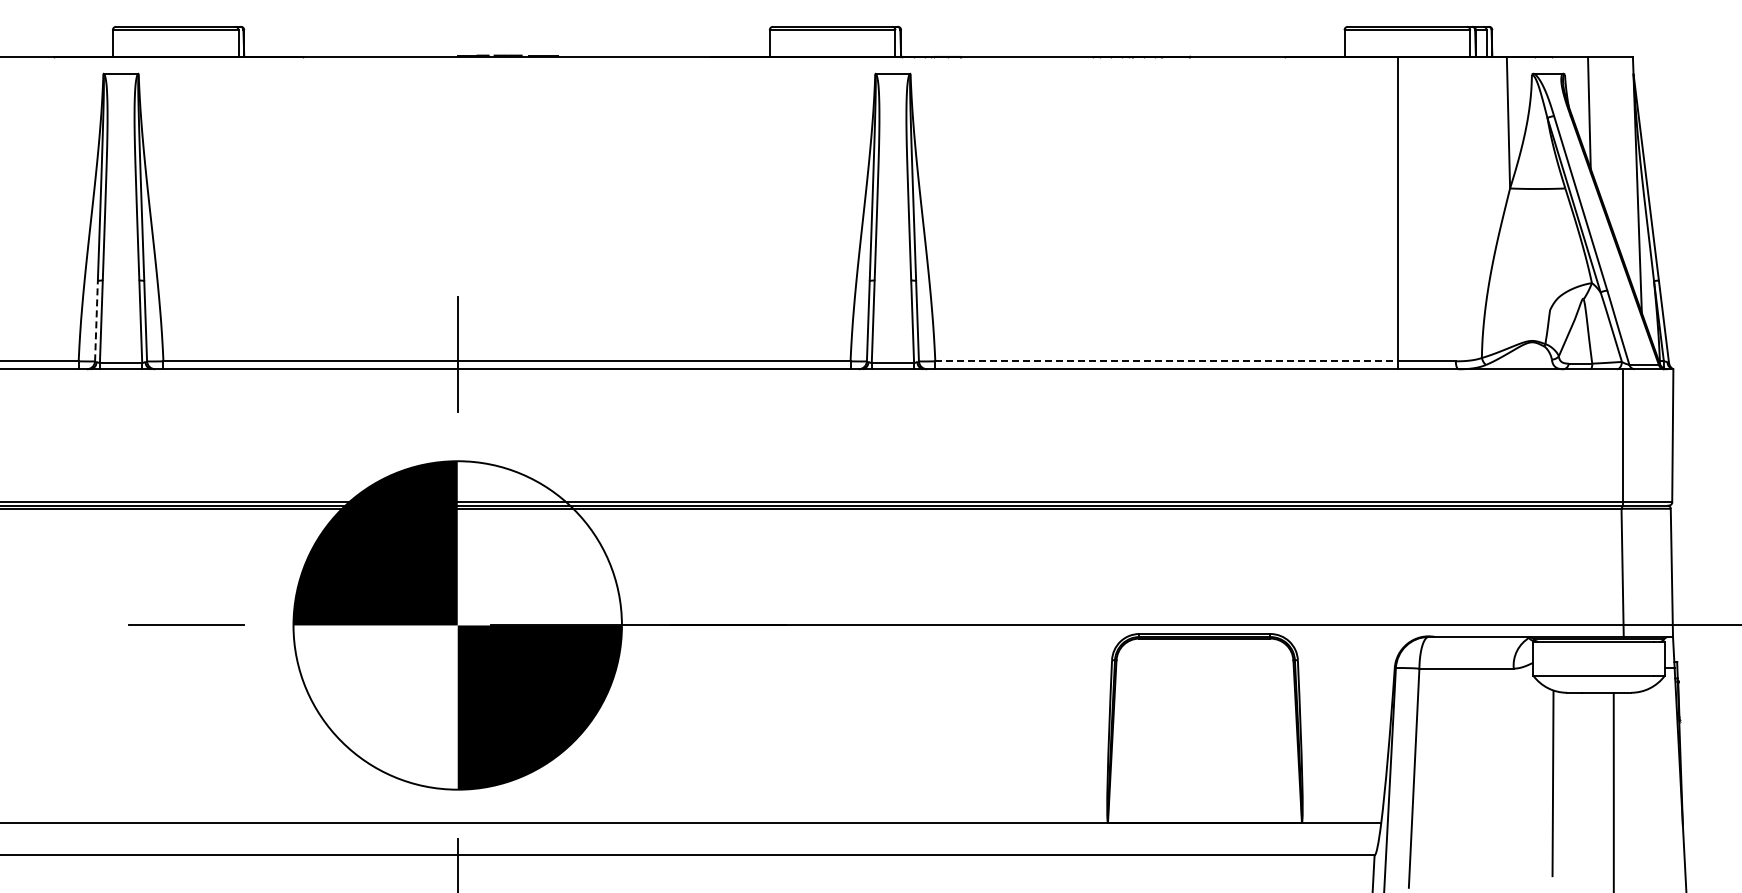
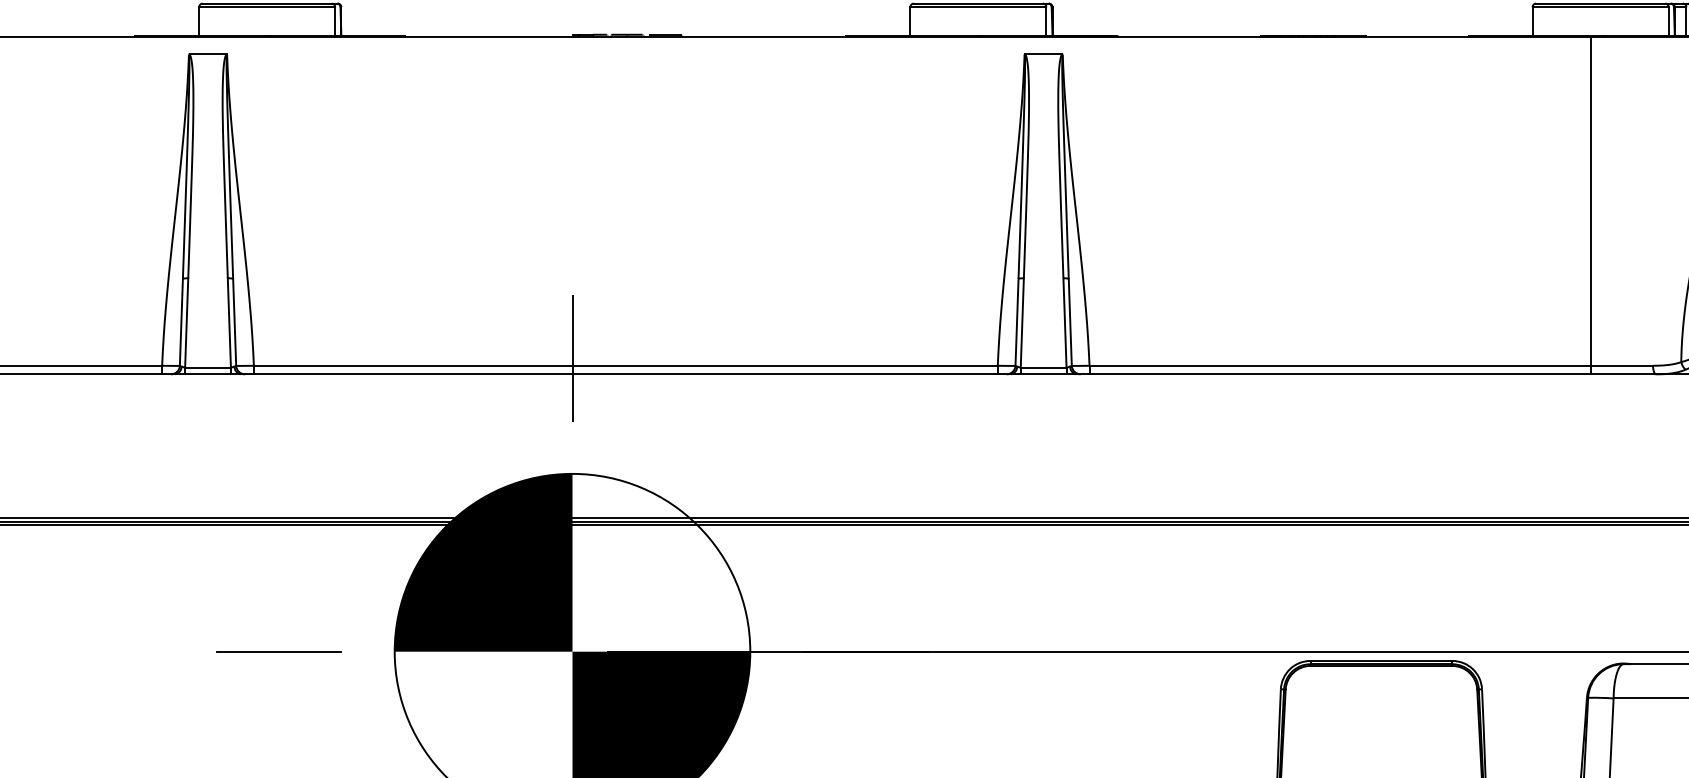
line: (96, 320) -> (181, 321), dashed -> solid
line: (1166, 361) -> (1339, 365), dashed -> solid

